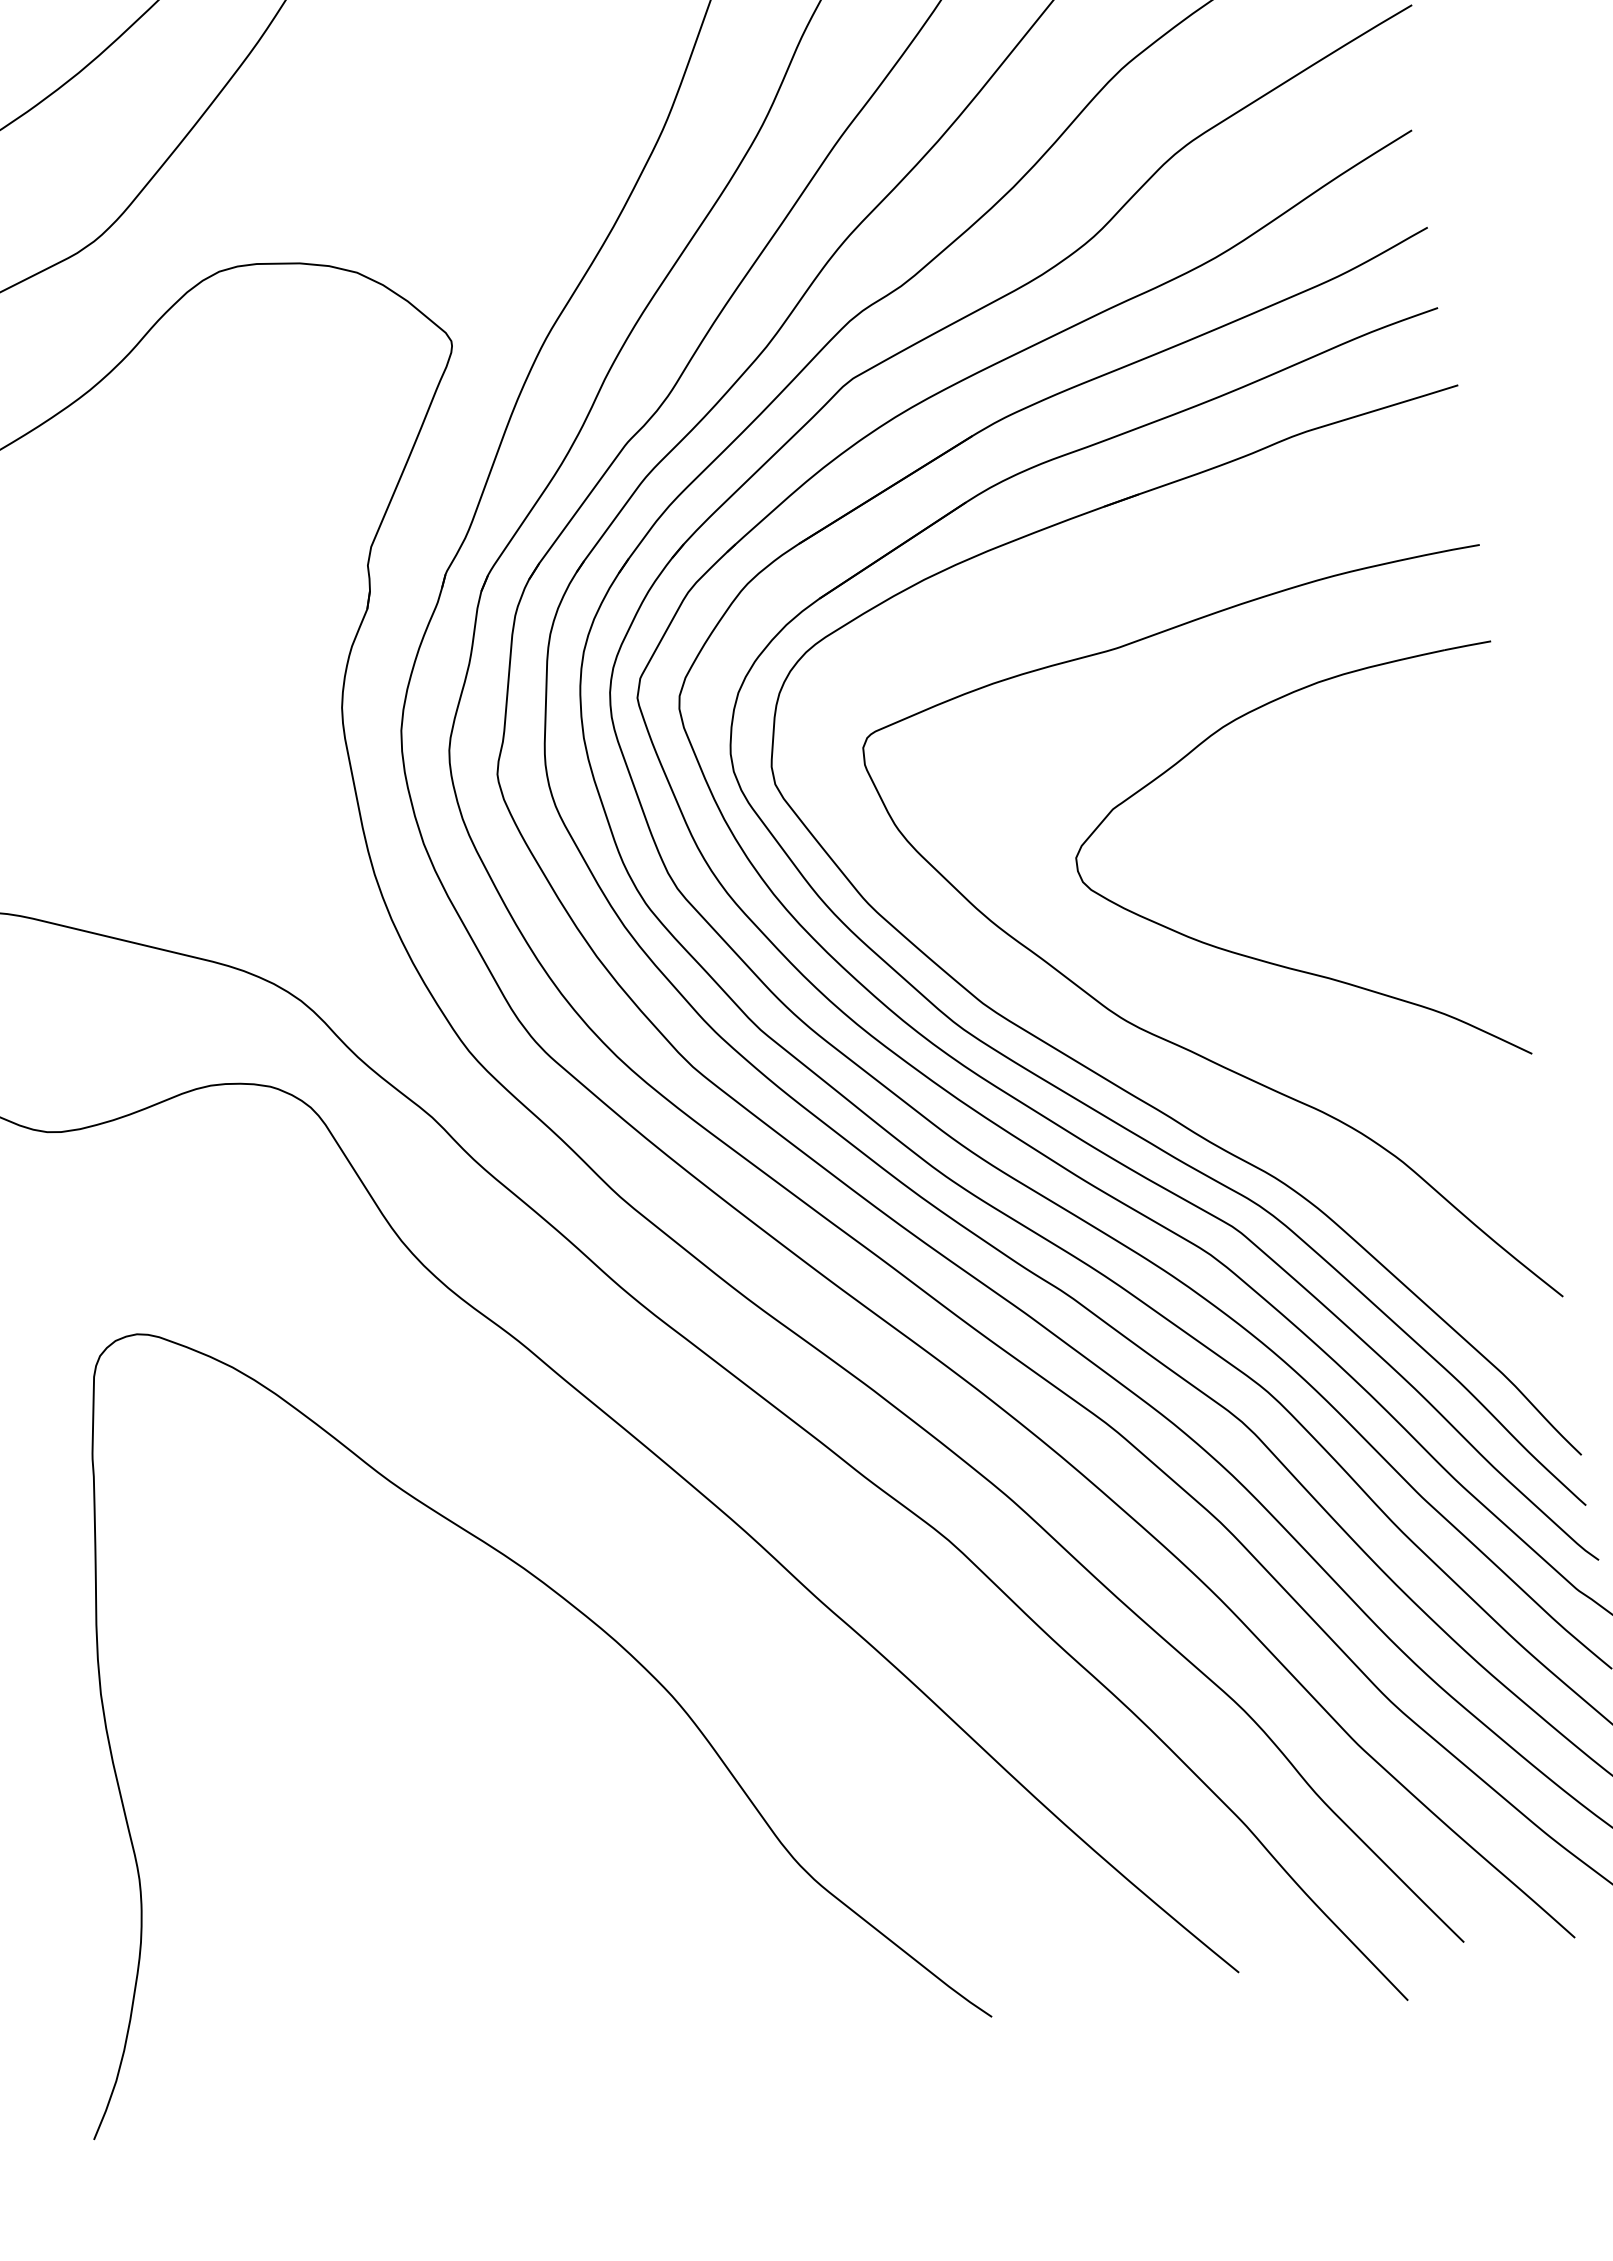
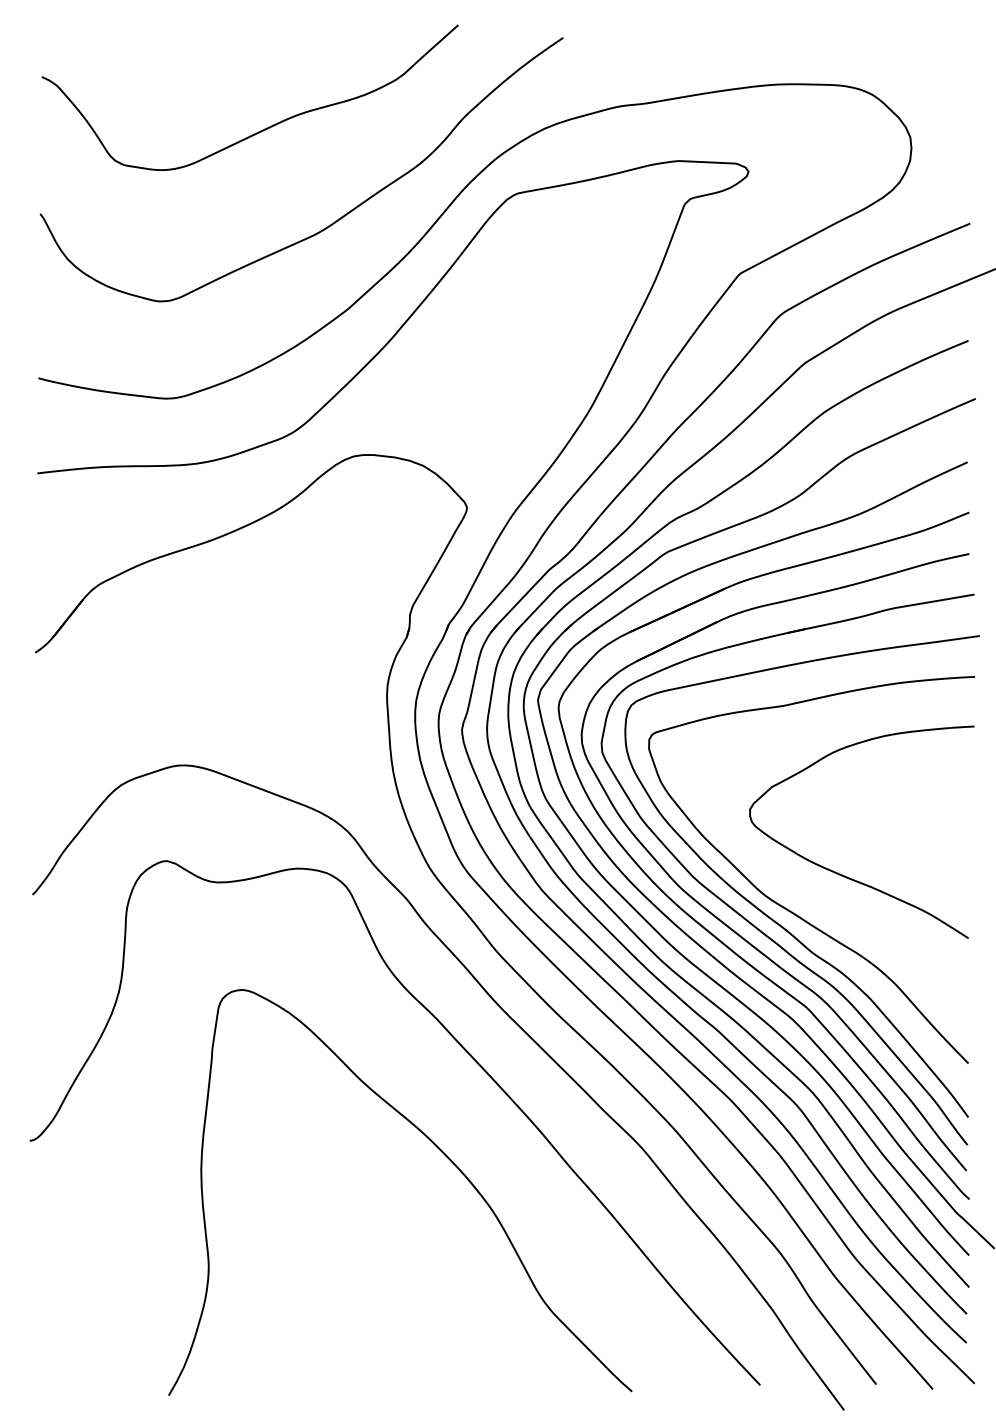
curve: (1146, 1064) -> (772, 918), added

